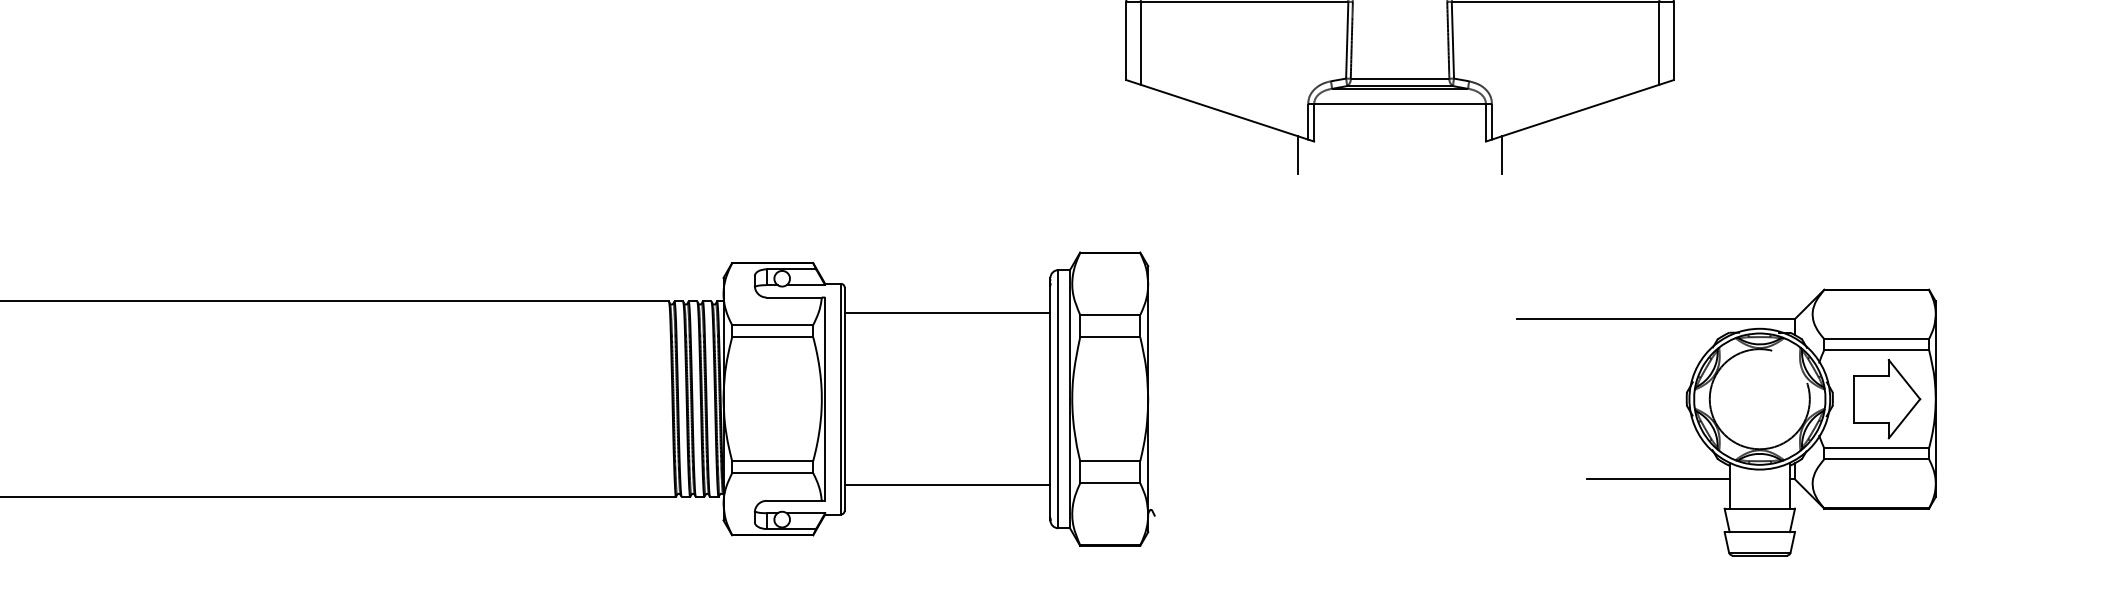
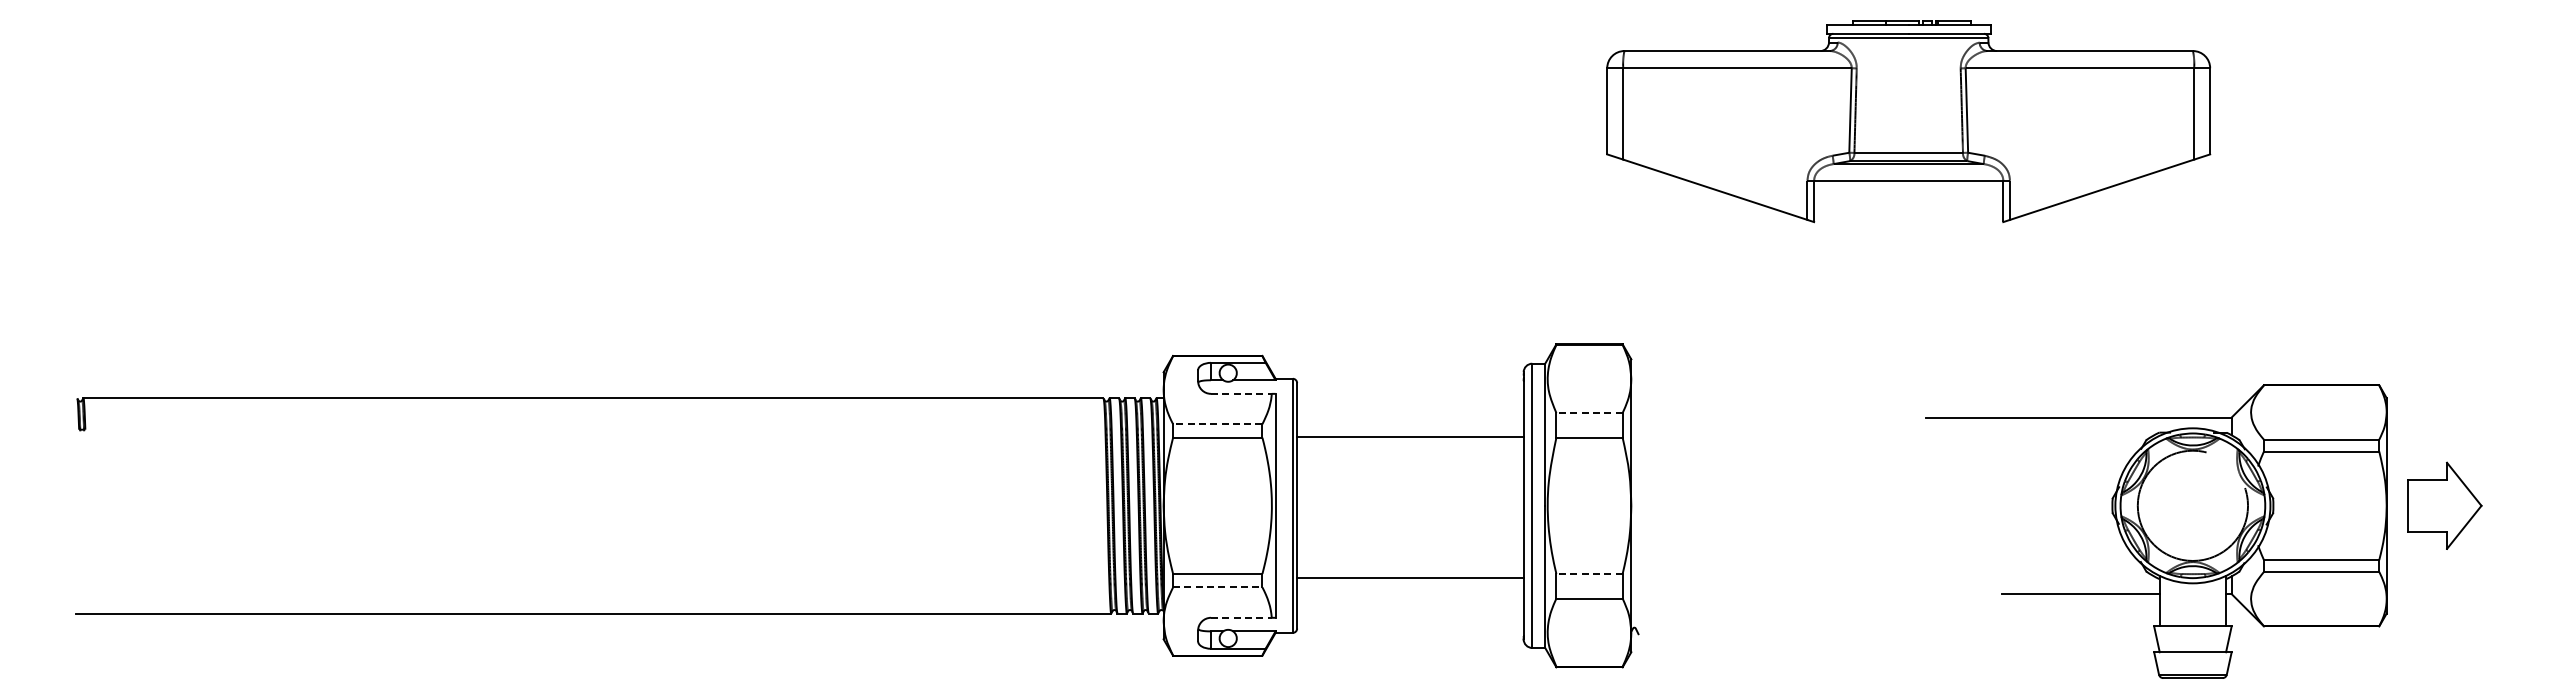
line: (1298, 154) -> (1796, 236), removed
line: (1501, 154) -> (2020, 236), removed
line: (794, 297) -> (1241, 393), solid -> dashed
line: (947, 313) -> (1410, 437), moved
line: (1110, 315) -> (1589, 413), solid -> dashed
line: (772, 325) -> (1217, 424), solid -> dashed
part: (1726, 422) -> (2156, 531), moved
line: (1110, 460) -> (1589, 573), solid -> dashed
line: (772, 473) -> (1217, 587), solid -> dashed
line: (947, 485) -> (1410, 577), moved
line: (794, 500) -> (1241, 617), solid -> dashed

